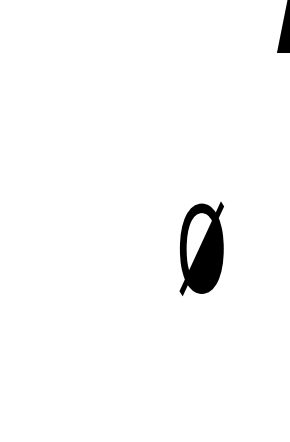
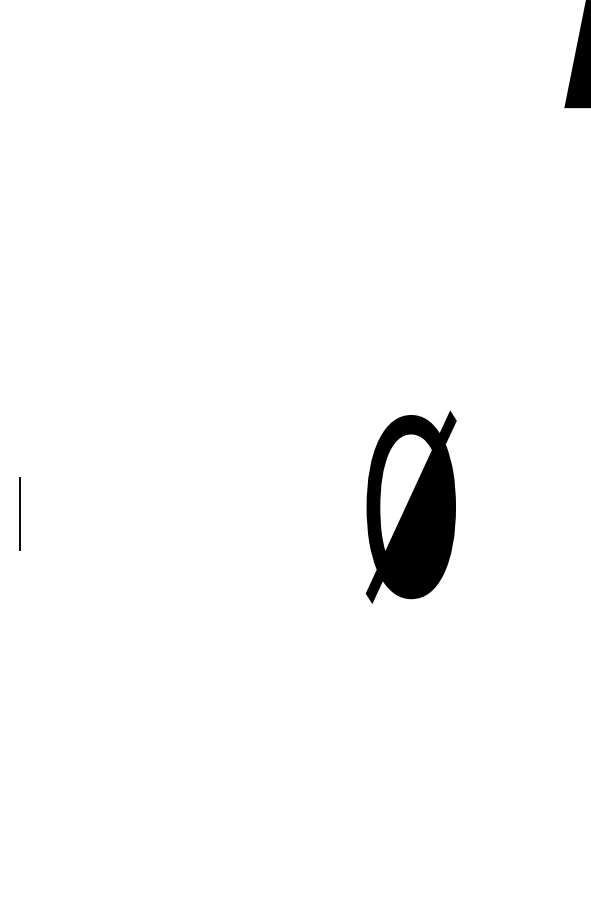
line: (10, 251) -> (21, 512), added

